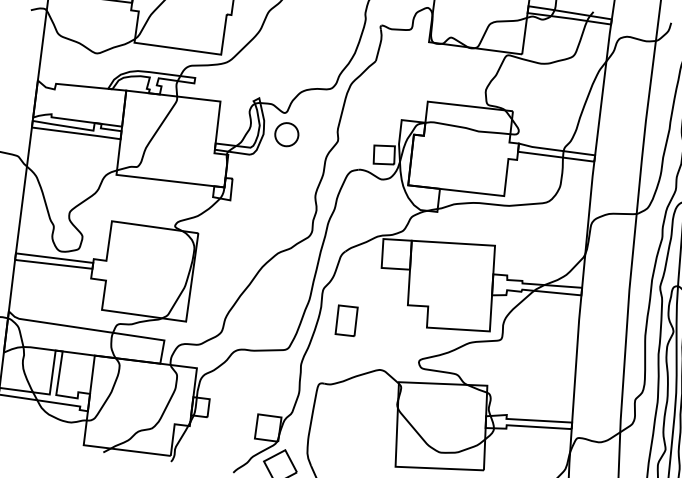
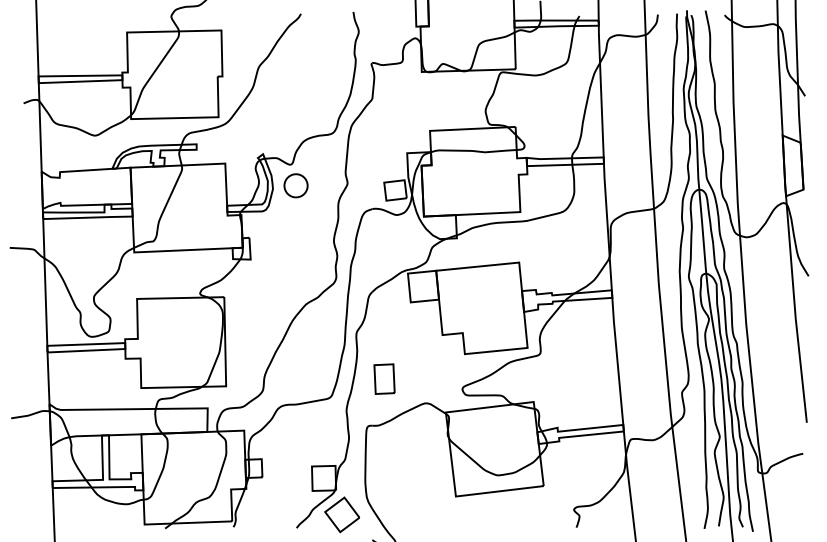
part: (346, 320) -> (384, 378), moved

